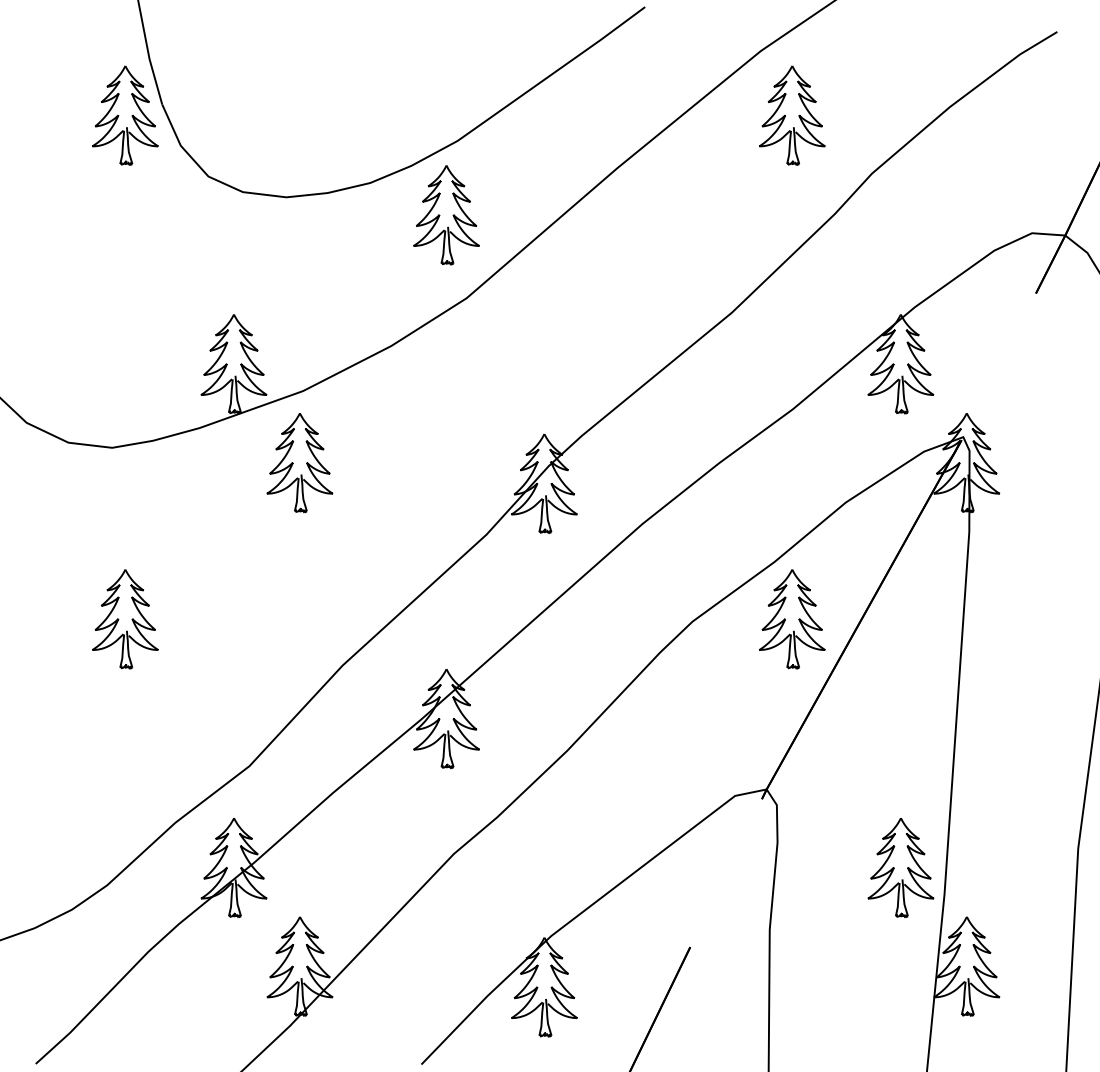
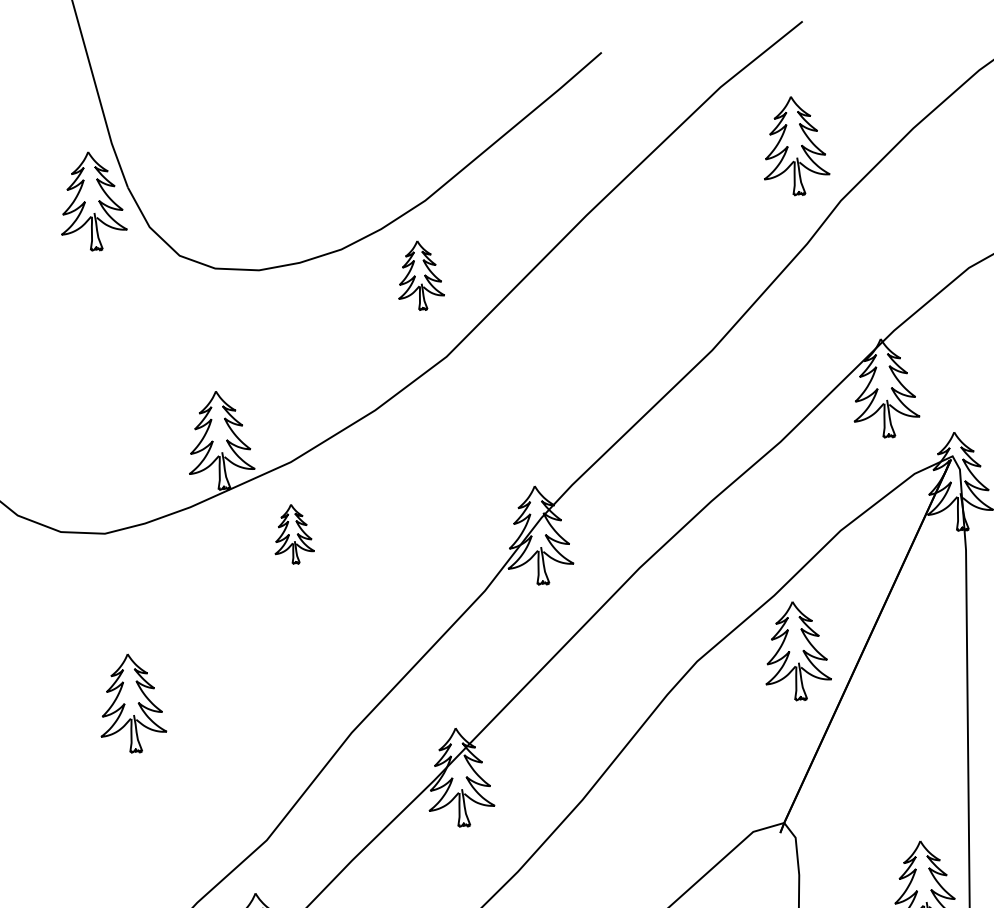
part: (792, 115) -> (794, 146), moved
part: (446, 215) -> (420, 275), size x0.7
part: (299, 463) -> (292, 534), size x0.6

